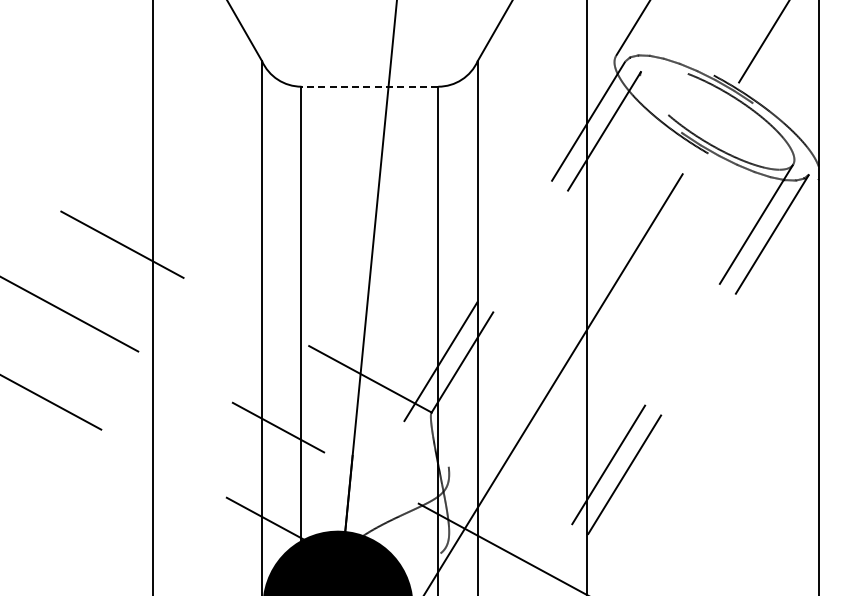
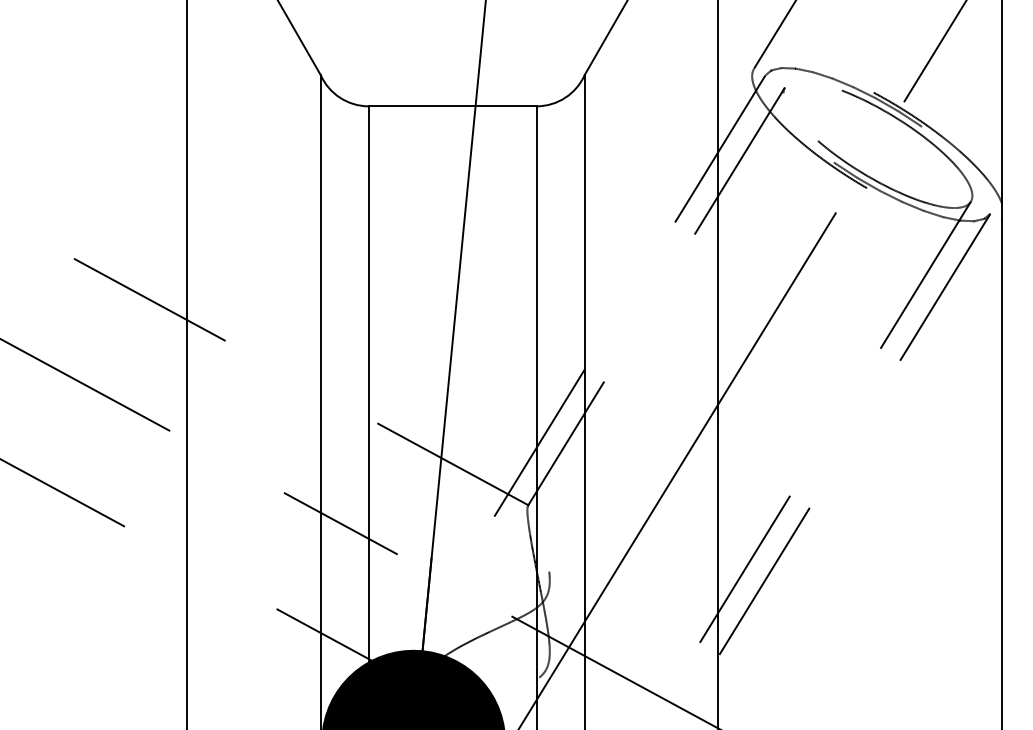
line: (369, 86) -> (452, 106), dashed -> solid

